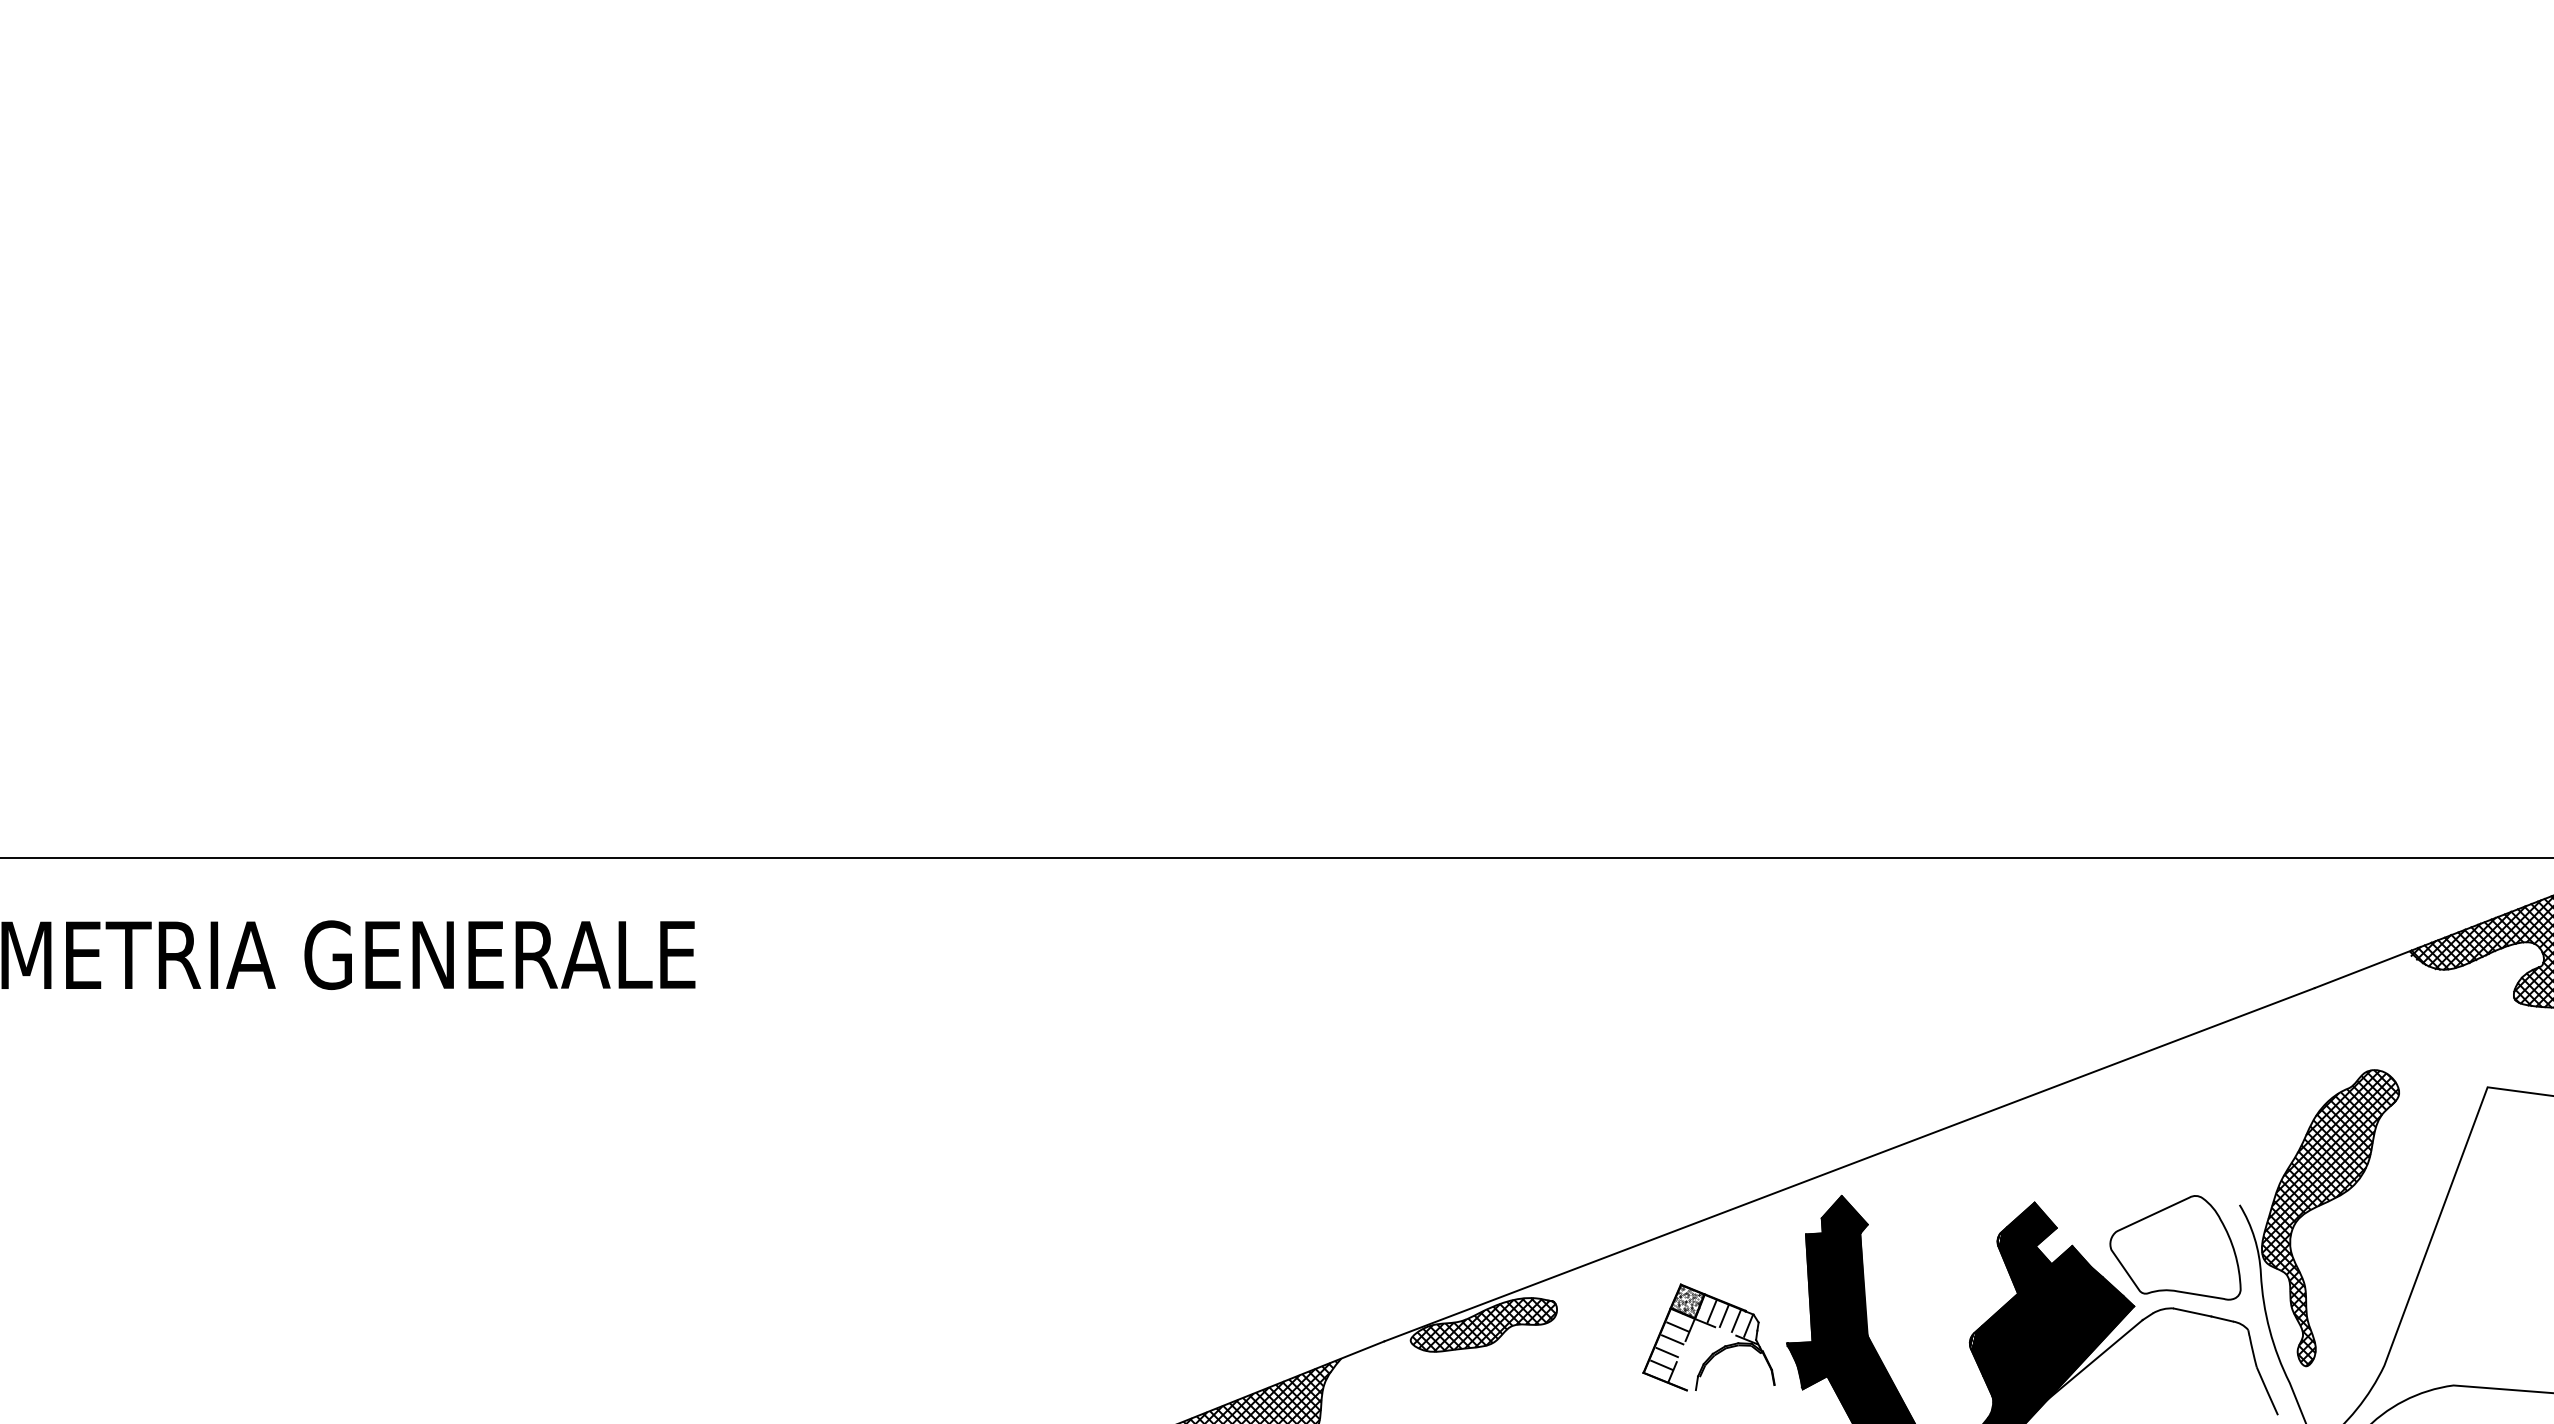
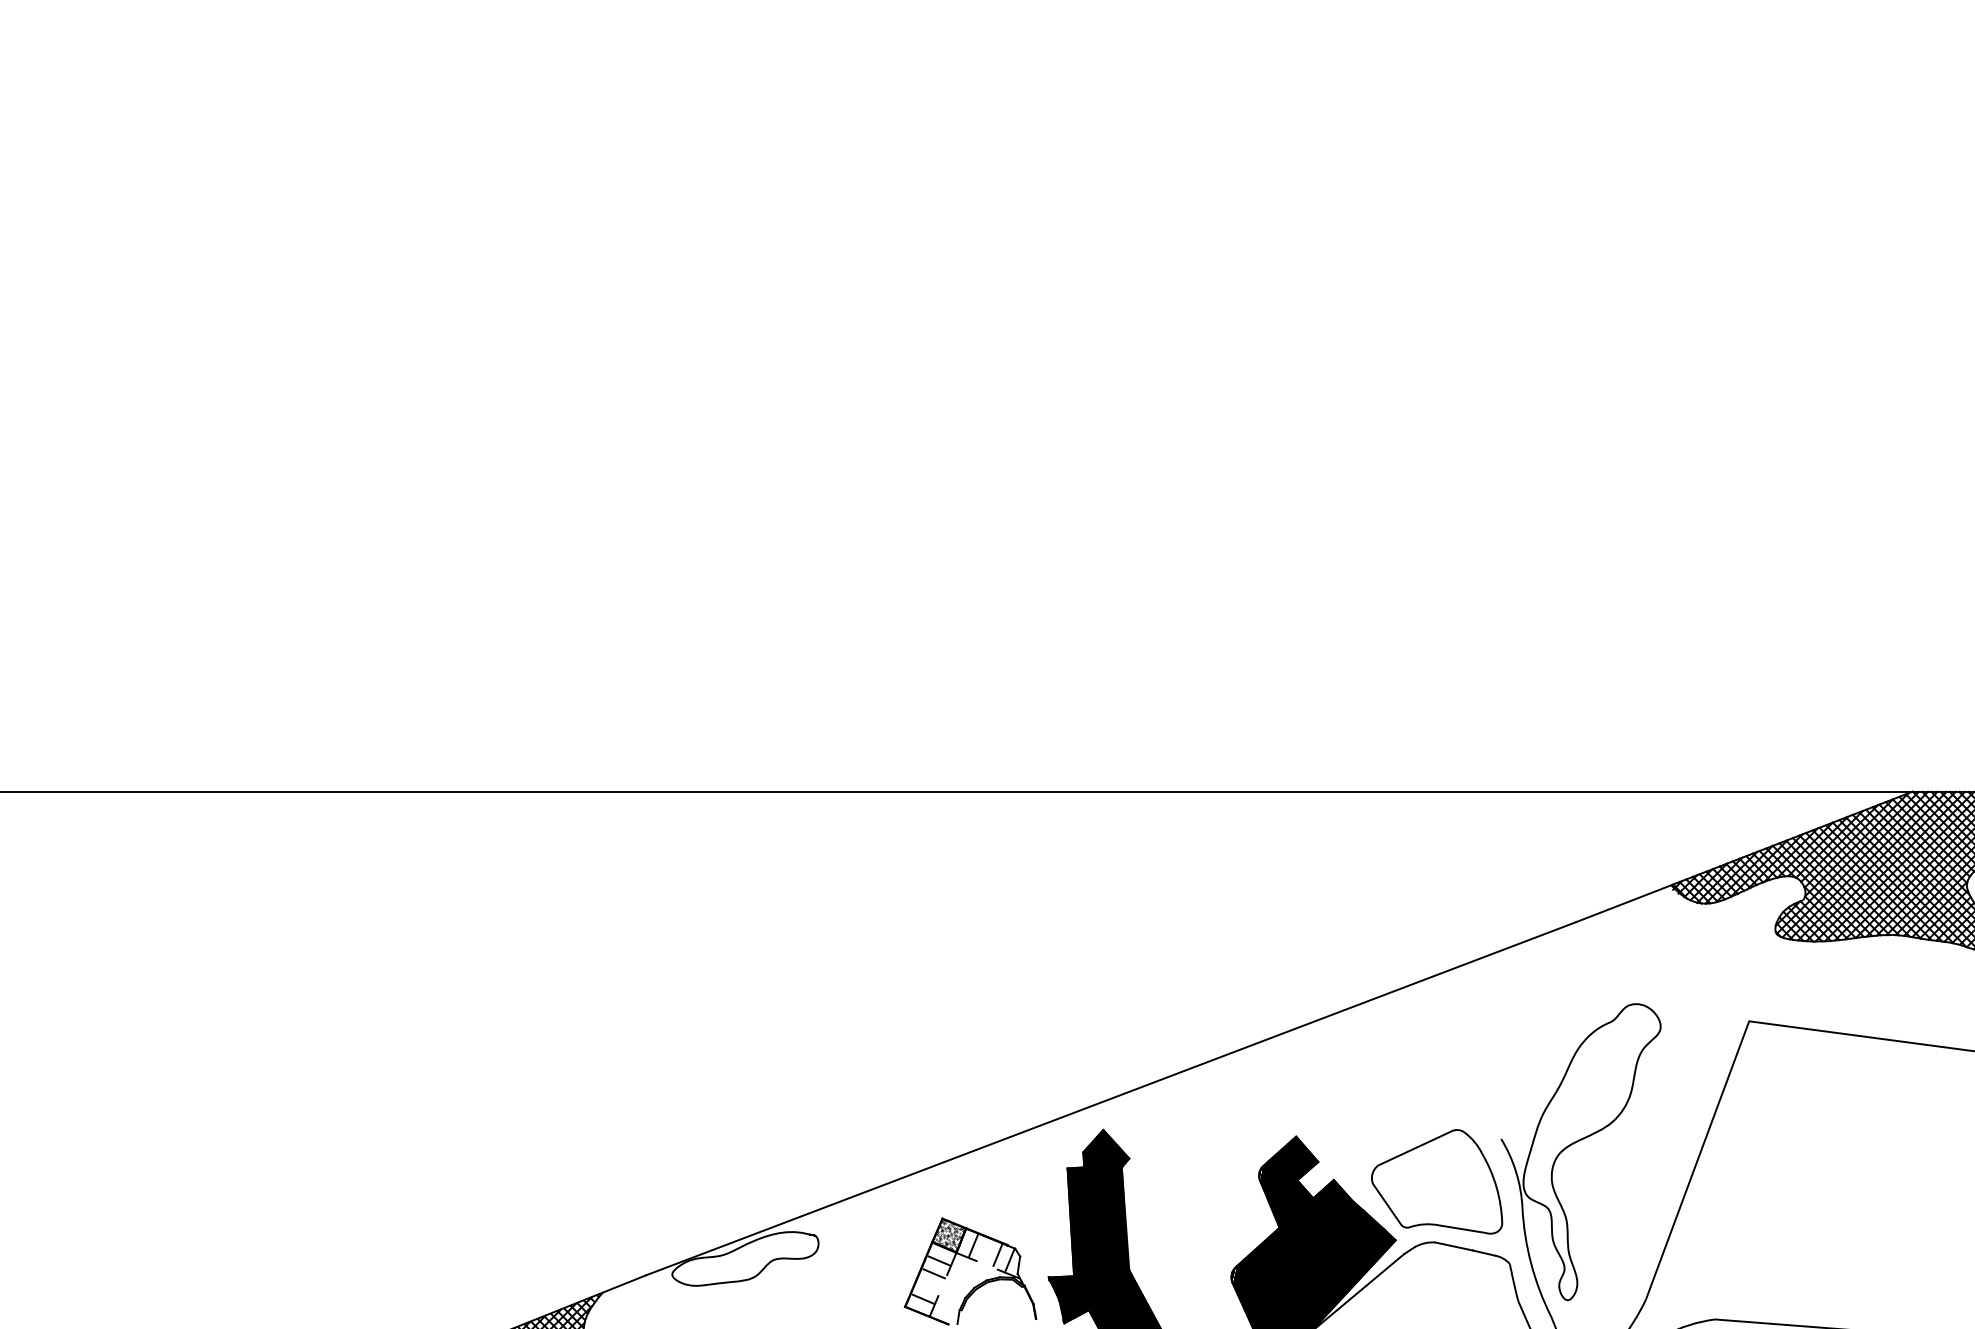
hatch: (2330, 1217) -> (1592, 1151), removed
line: (1723, 1316) -> (985, 1250), removed
hatch: (1484, 1324) -> (746, 1258), removed
line: (1666, 1352) -> (928, 1286), removed

